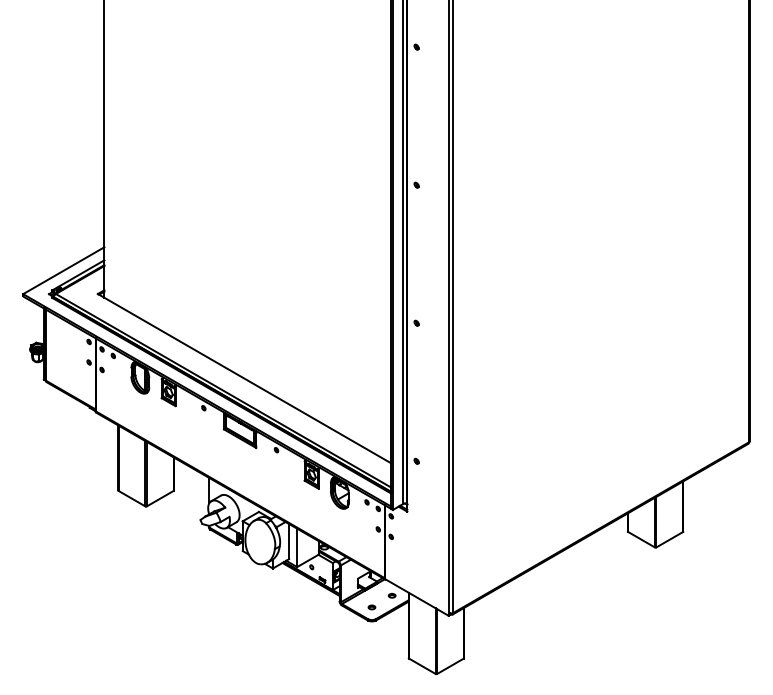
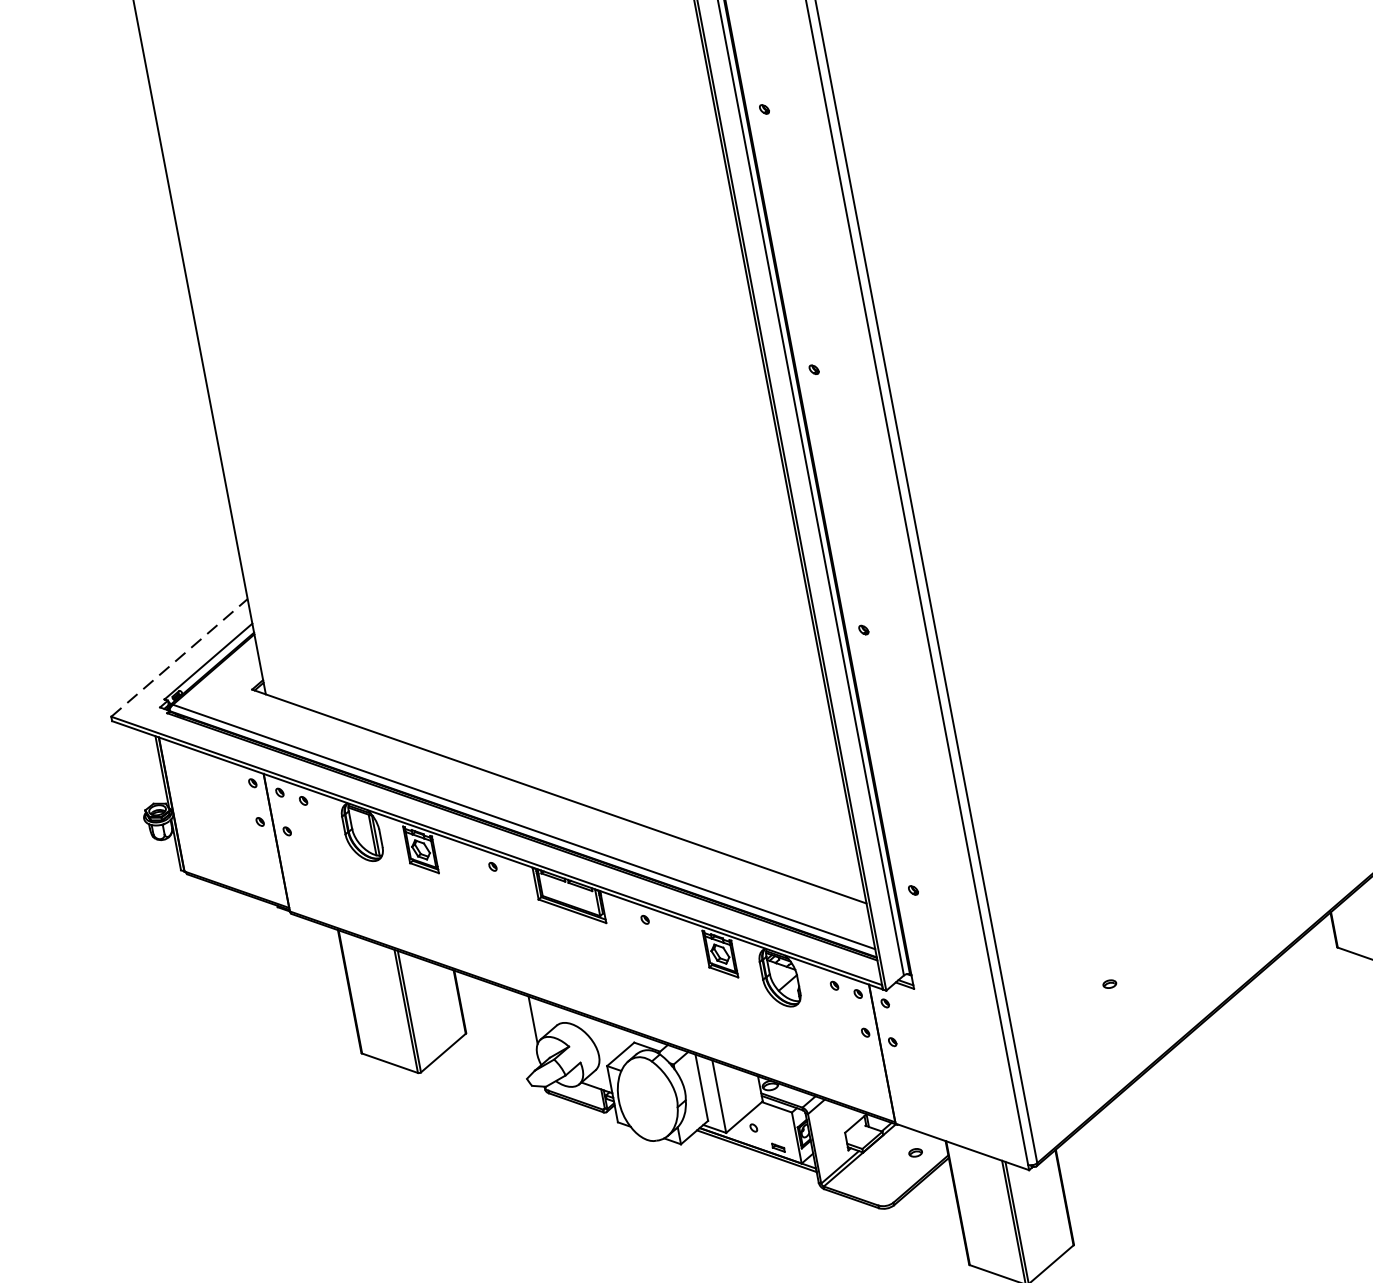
line: (63, 270) -> (178, 657), solid -> dashed
part: (371, 607) -> (1108, 984), moved

